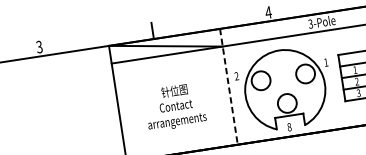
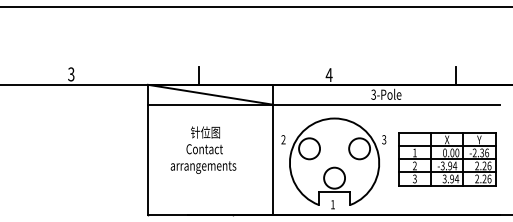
text: (326, 62) -> (384, 139), 1 -> 3
line: (229, 87) -> (273, 150), dashed -> solid
text: (175, 106) -> (203, 149), moved
text: (289, 127) -> (332, 204), 8 -> 1

